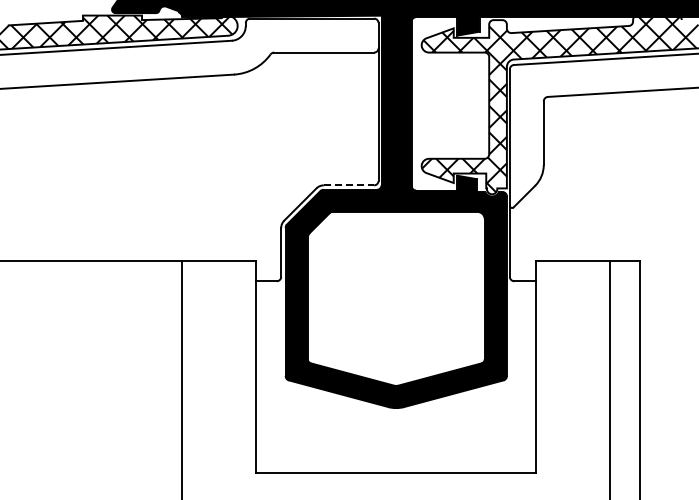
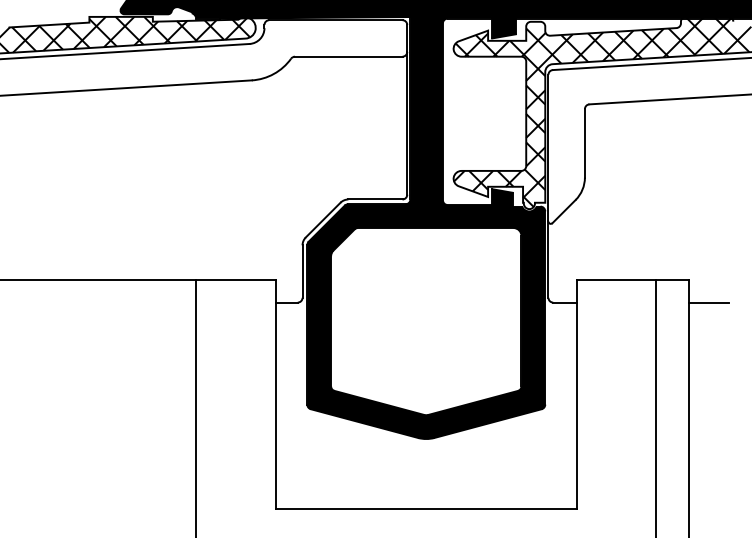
line: (349, 185) -> (376, 199), dashed -> solid
line: (659, 281) -> (709, 302), added

